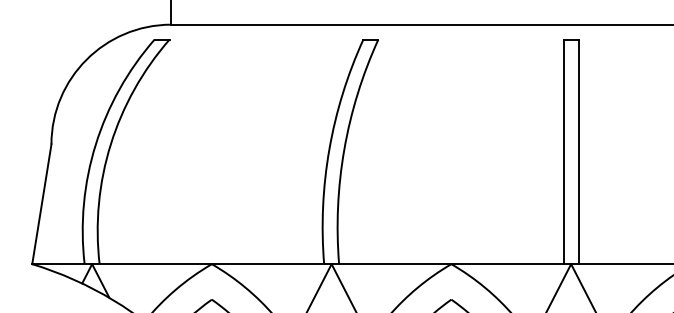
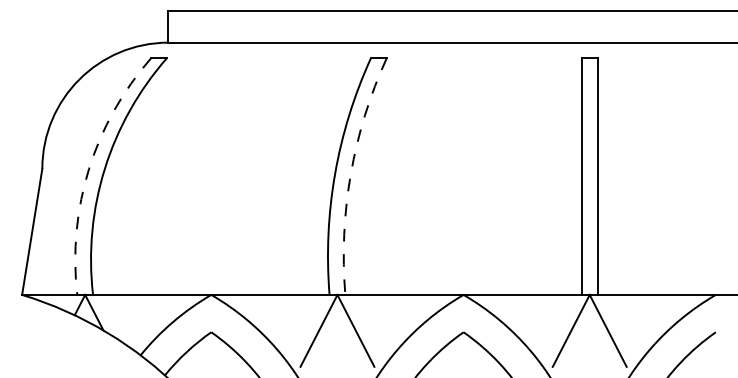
arc: (96, 144) -> (89, 168), solid -> dashed
arc: (344, 149) -> (350, 174), solid -> dashed

